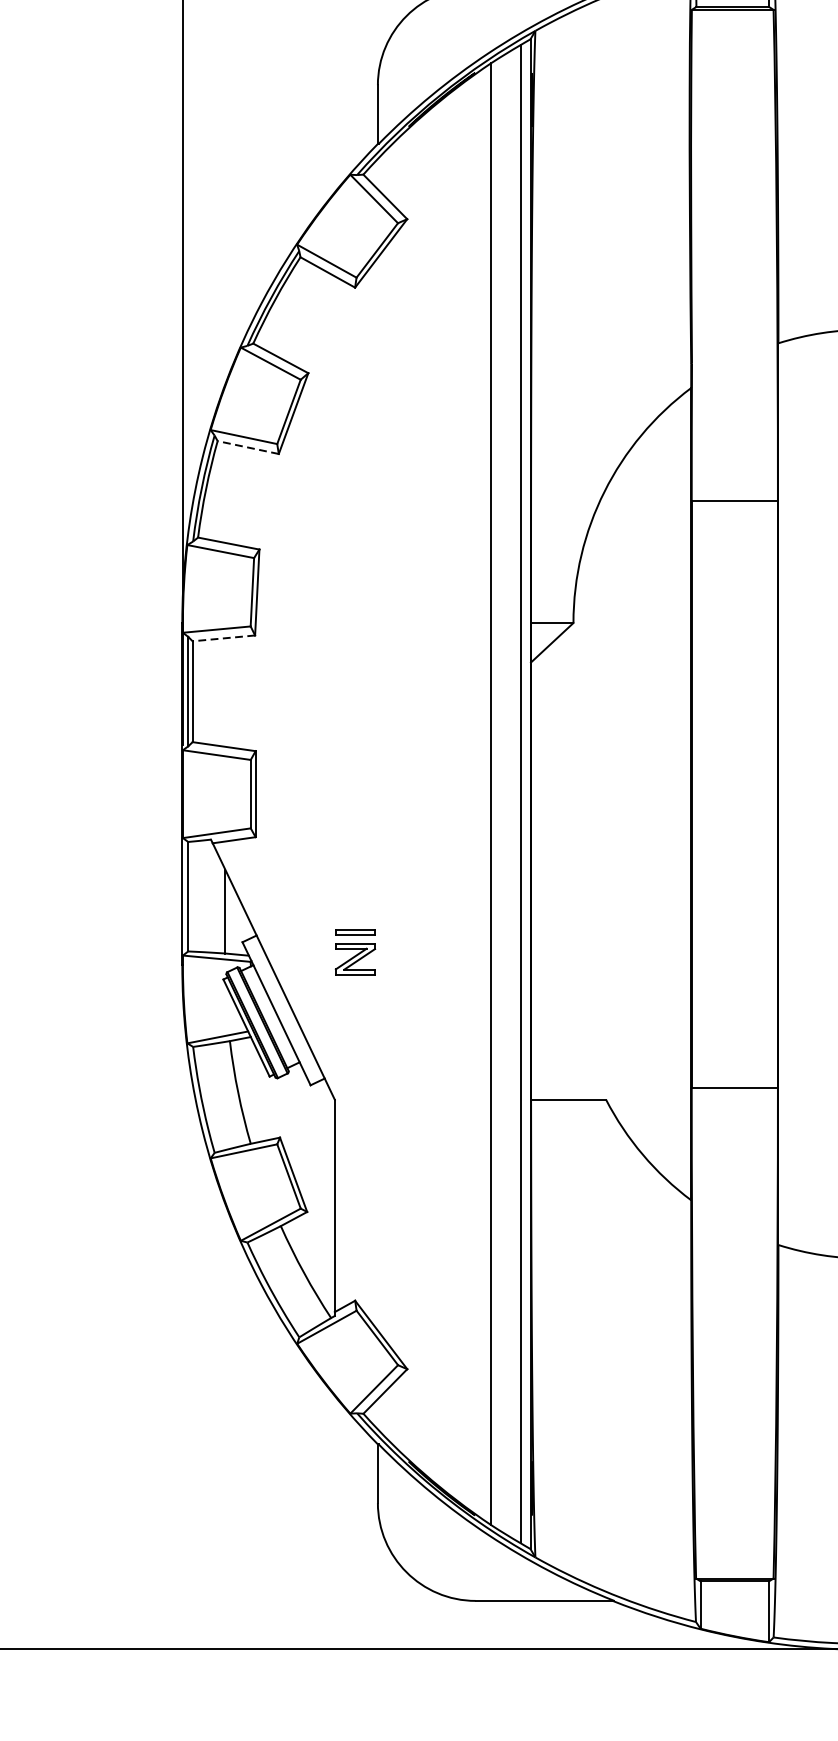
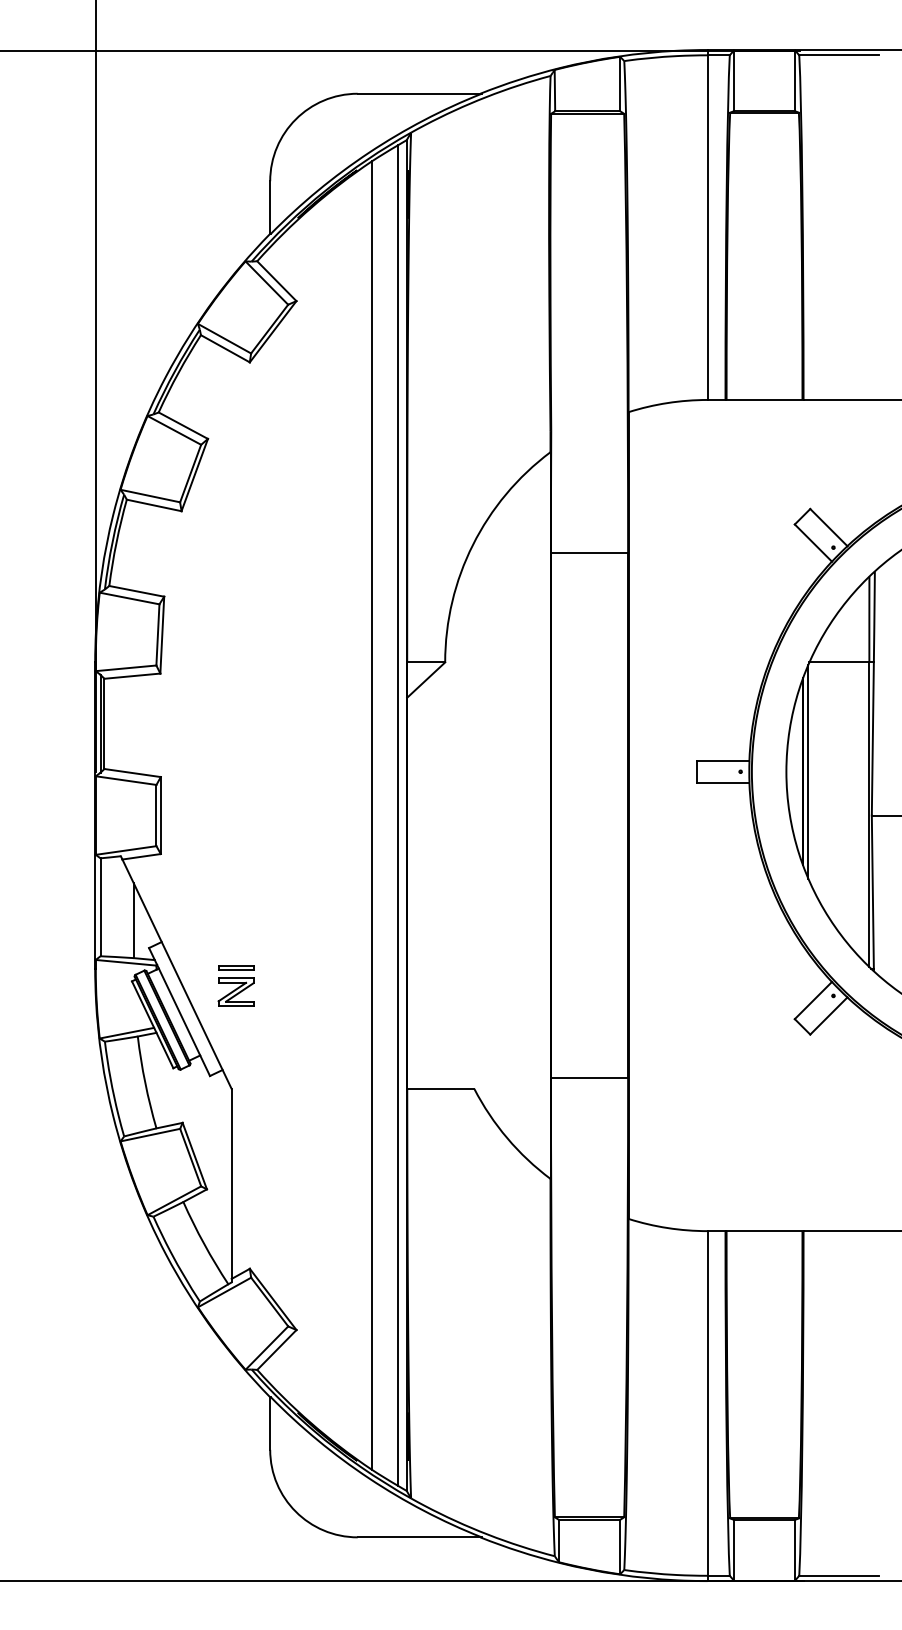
line: (248, 447) -> (154, 505), dashed -> solid
line: (222, 638) -> (131, 676), dashed -> solid
part: (354, 951) -> (235, 985), moved

